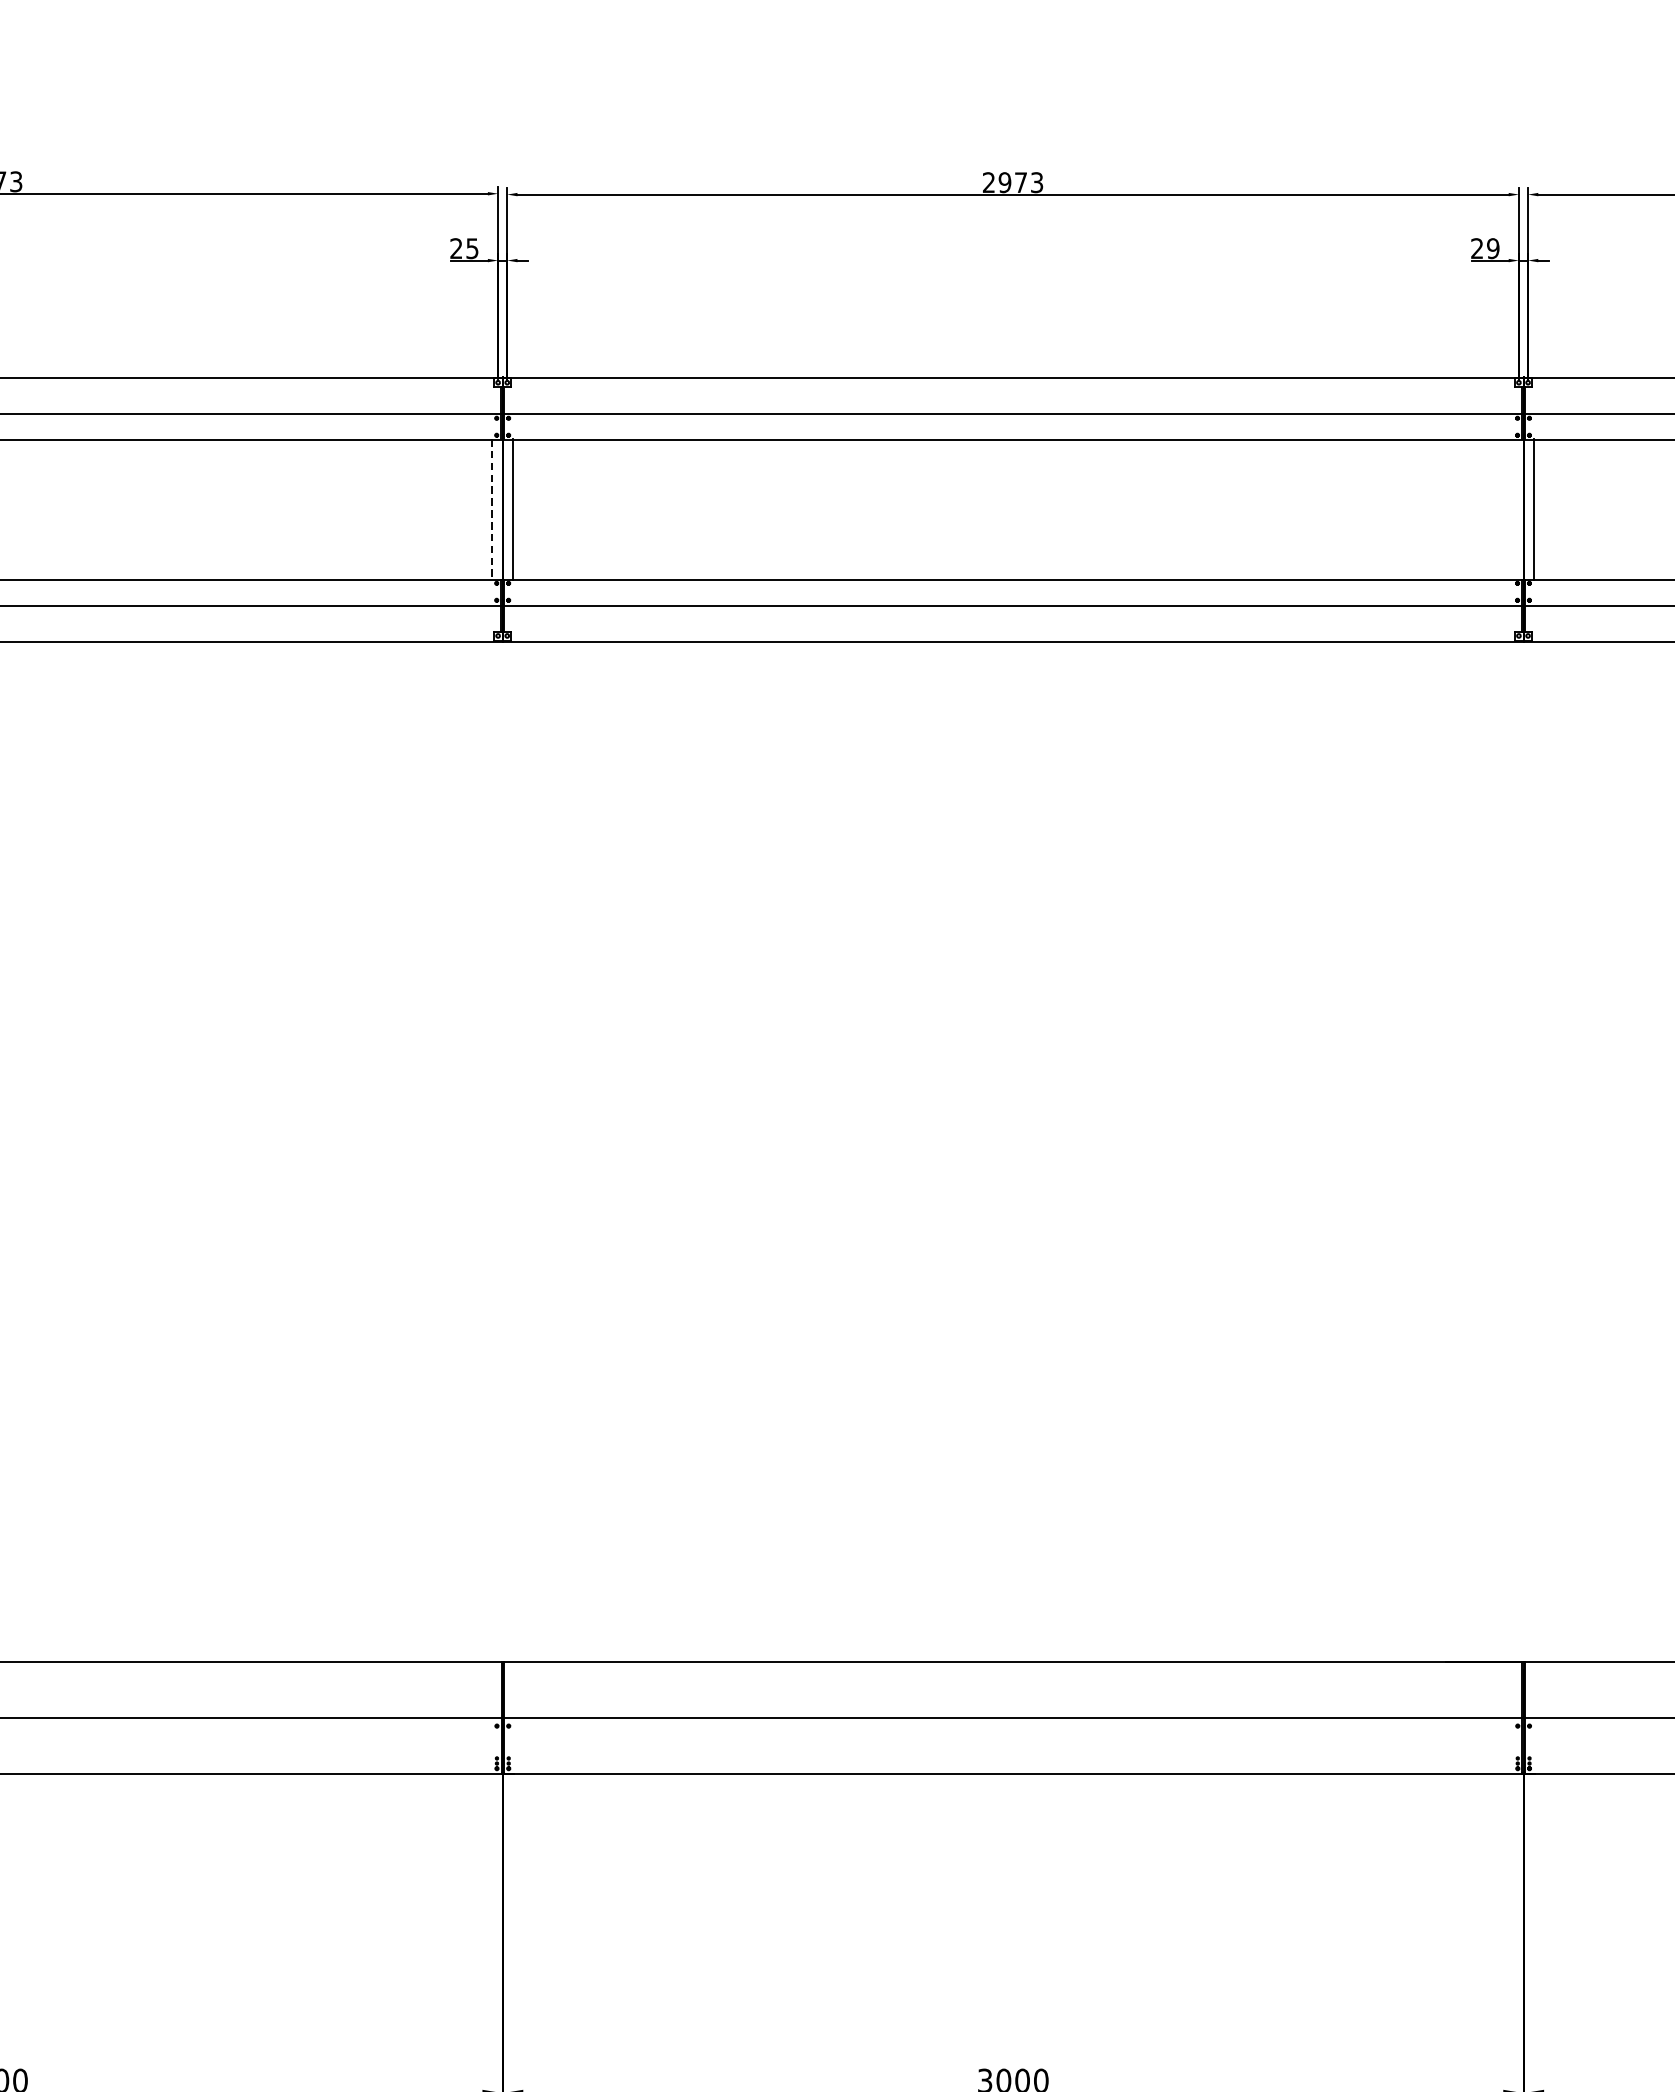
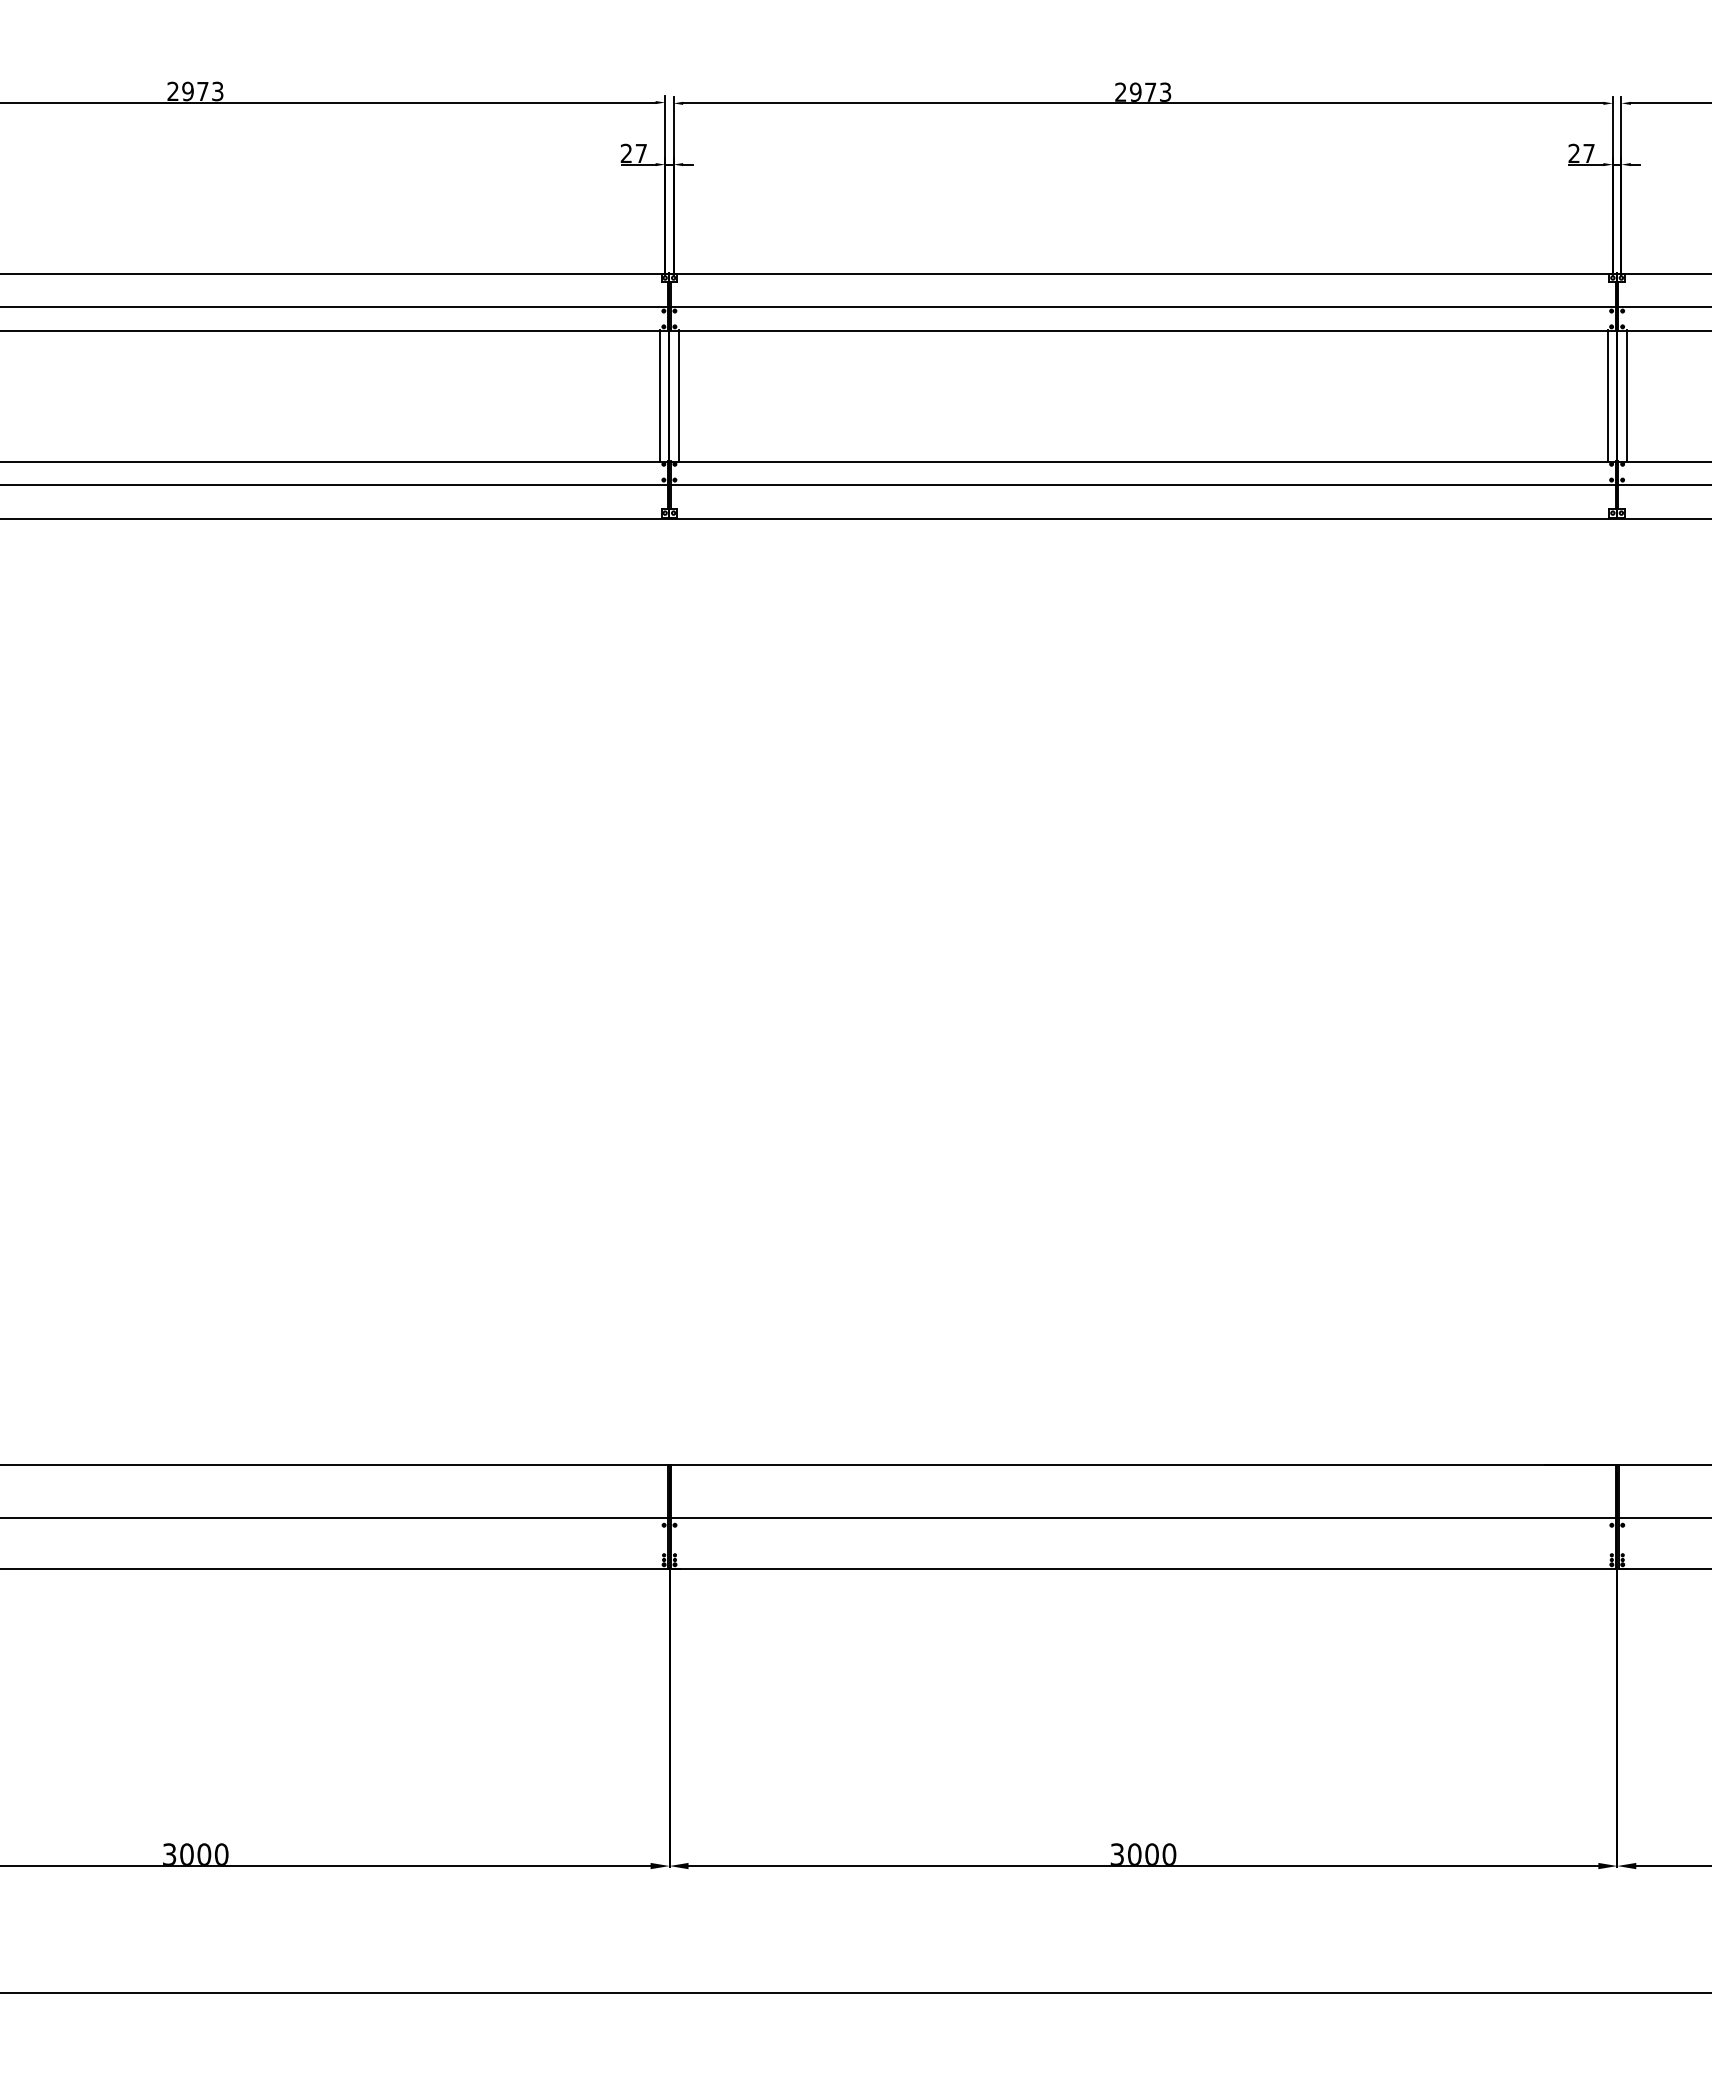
text: (471, 248) -> (640, 153), 25 -> 27
text: (1492, 248) -> (1588, 153), 29 -> 27
line: (1513, 509) -> (1607, 395), added
line: (492, 510) -> (659, 396), dashed -> solid

